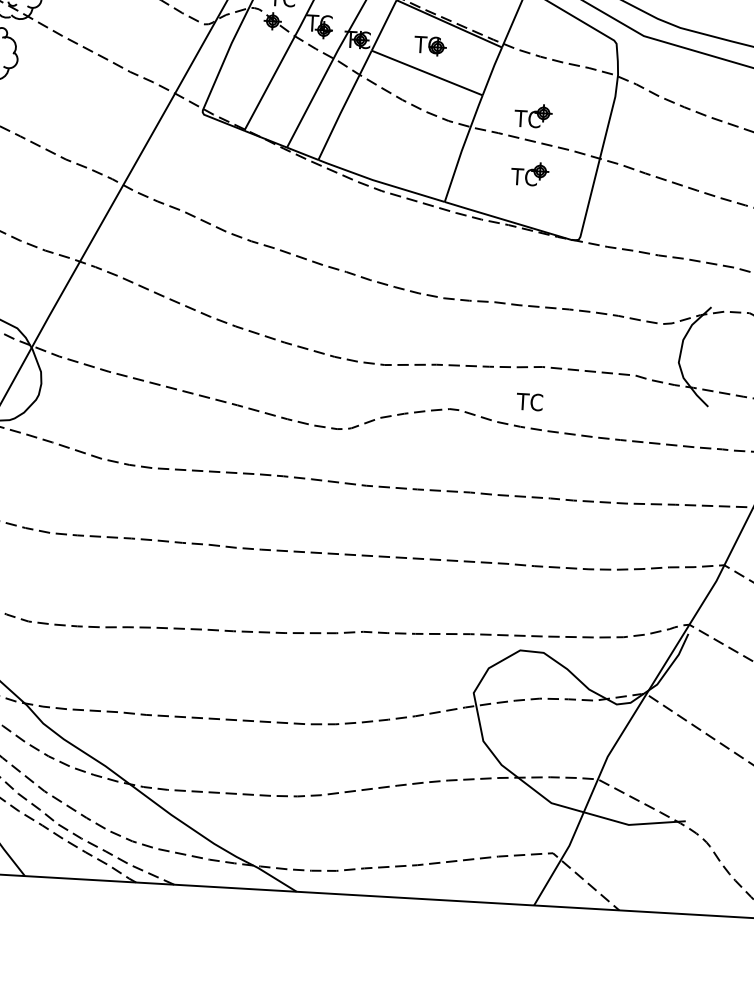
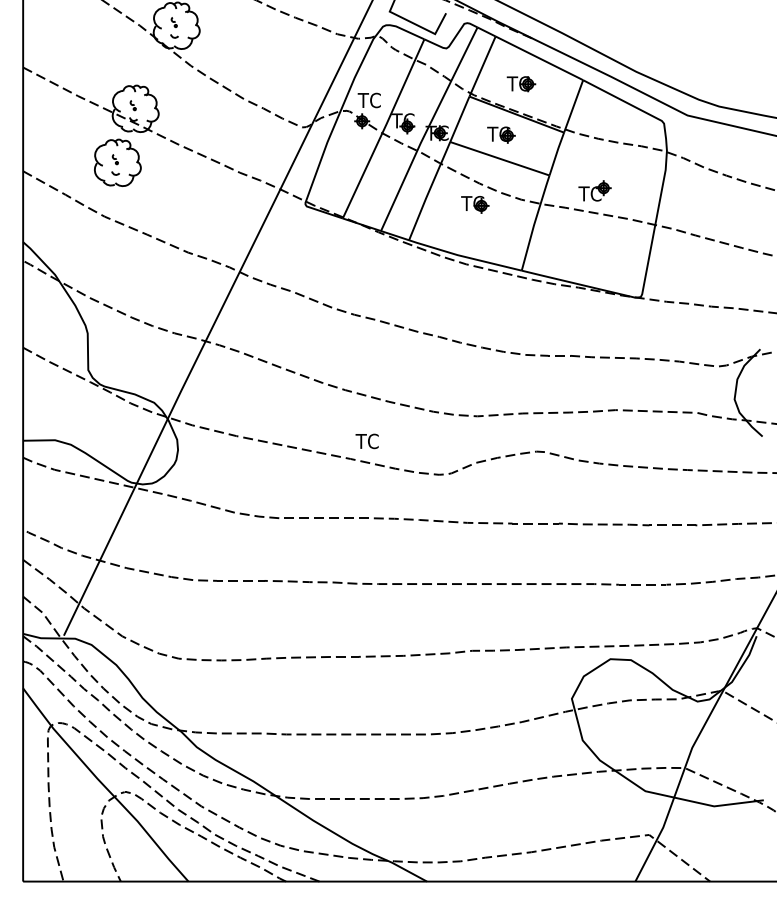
part: (396, 123) -> (475, 204), added
part: (529, 173) -> (594, 241), removed
text: (528, 402) -> (366, 441), moved

